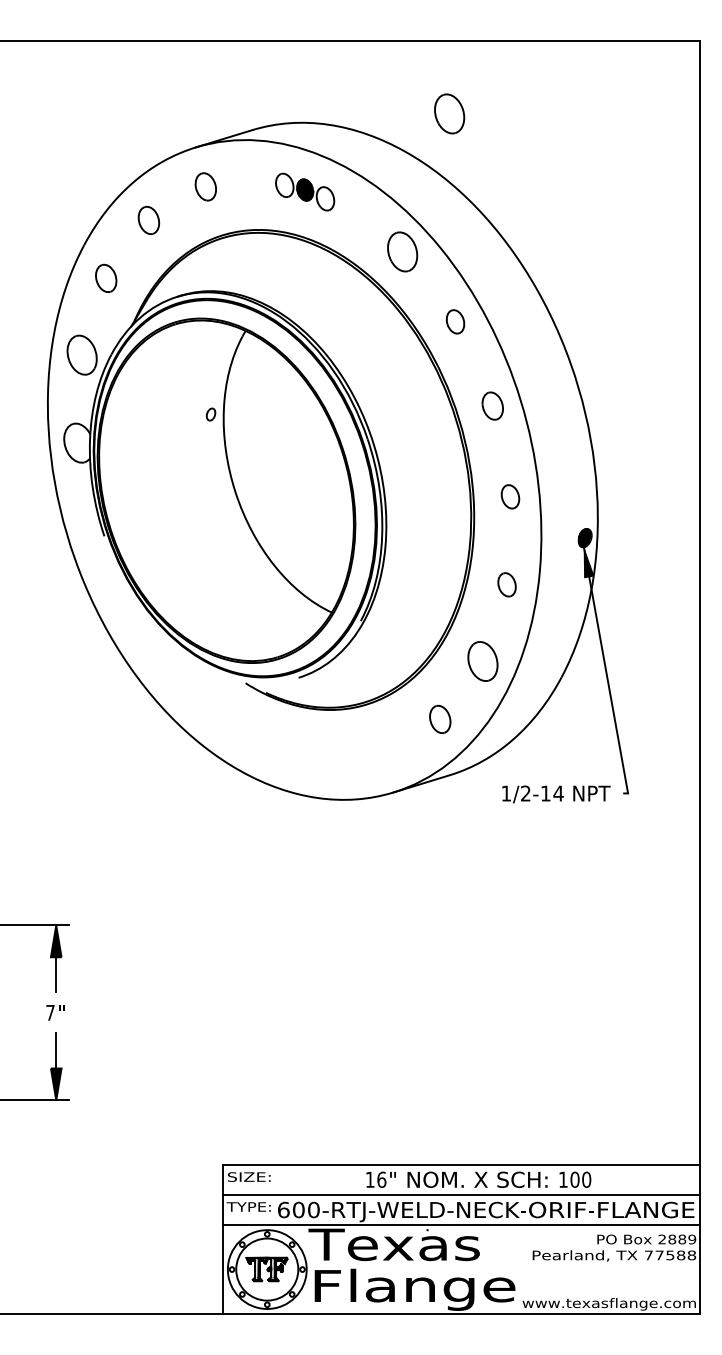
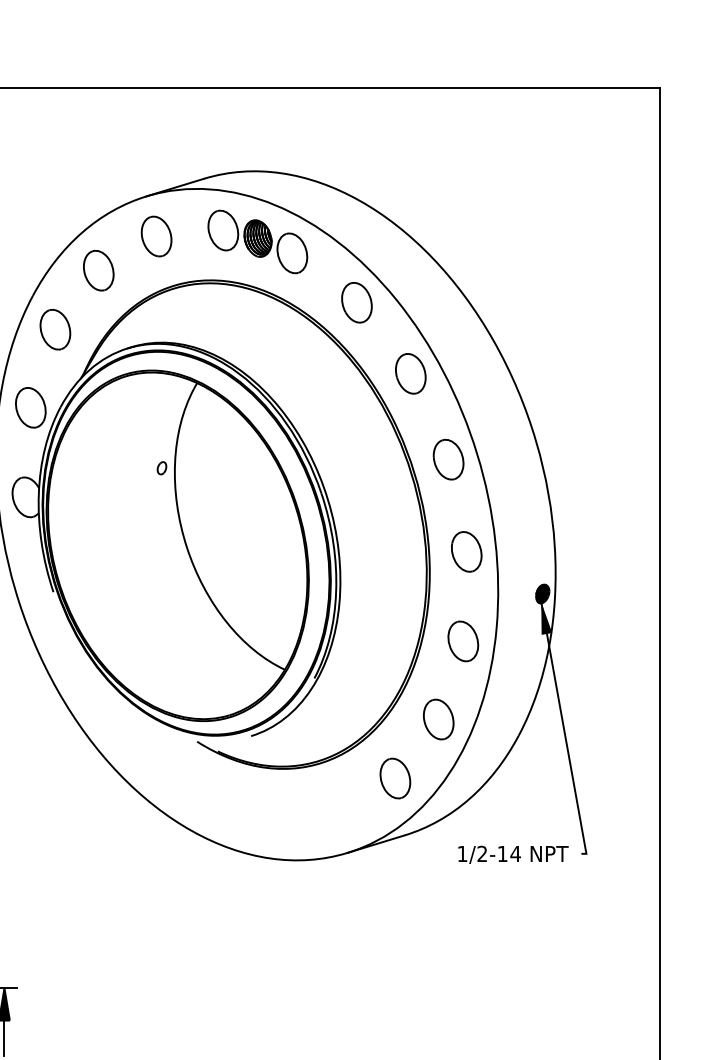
part: (449, 113) -> (404, 161), removed
part: (205, 186) -> (156, 236), size x1.43
part: (304, 191) -> (257, 241), size x1.67
part: (148, 220) -> (98, 270), size x1.43
part: (105, 278) -> (54, 329), size x1.43
part: (455, 321) -> (410, 373), size x1.67
part: (492, 405) -> (448, 459), size x1.43
part: (510, 496) -> (466, 551), size x1.67
part: (506, 584) -> (462, 641), size x1.67
part: (439, 719) -> (394, 778), size x1.43

